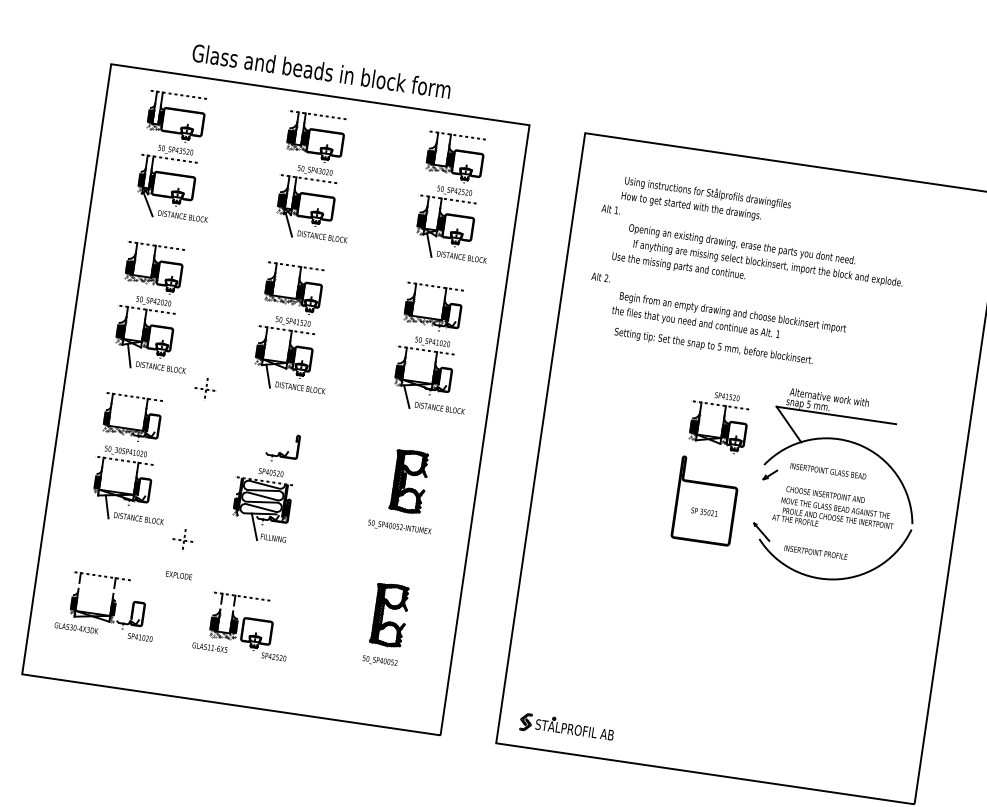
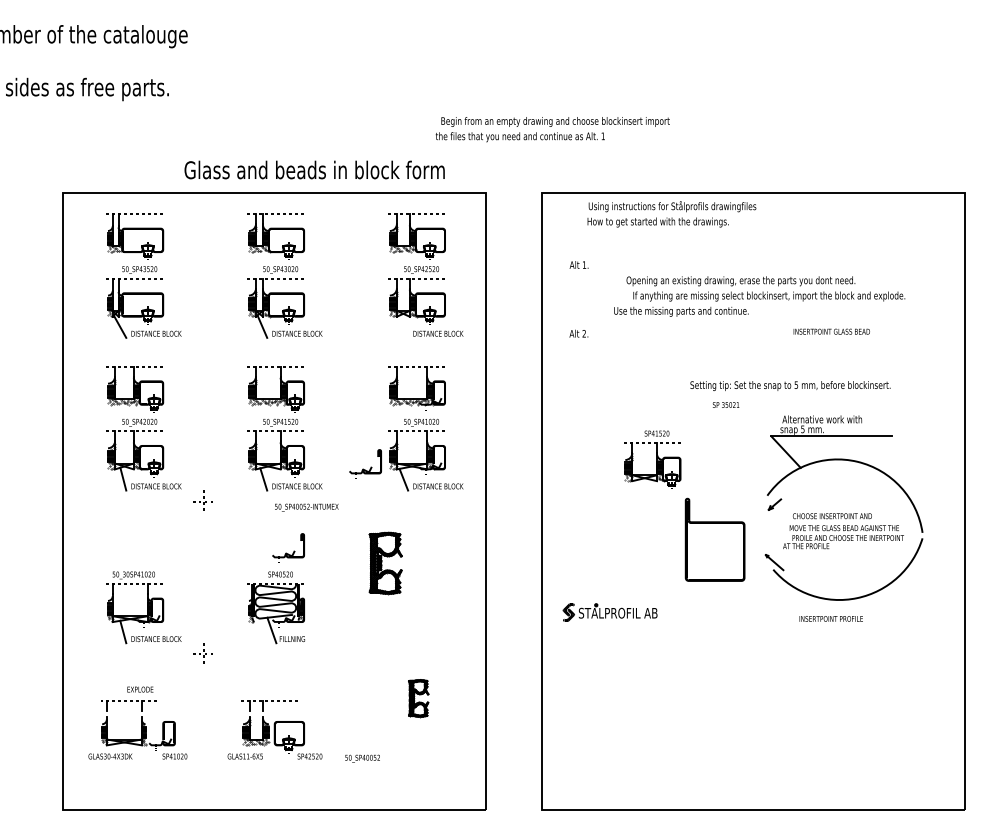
text: (321, 70) -> (314, 169), moved
text: (705, 200) -> (671, 214), moved
line: (429, 245) -> (404, 326), removed
text: (758, 262) -> (759, 296), moved
text: (728, 320) -> (552, 129), moved
text: (713, 346) -> (790, 385), moved
part: (371, 375) -> (365, 463), added
part: (719, 421) -> (652, 459), moved
part: (130, 428) -> (135, 551), removed
text: (828, 471) -> (831, 331), moved
part: (409, 481) -> (385, 563), moved
text: (703, 511) -> (725, 404), moved
text: (399, 527) -> (306, 507), moved
text: (815, 552) -> (830, 618), moved
text: (179, 575) -> (140, 689), moved
part: (389, 615) -> (418, 698), size x0.6
text: (379, 661) -> (362, 758), moved
part: (566, 727) -> (609, 612), moved

